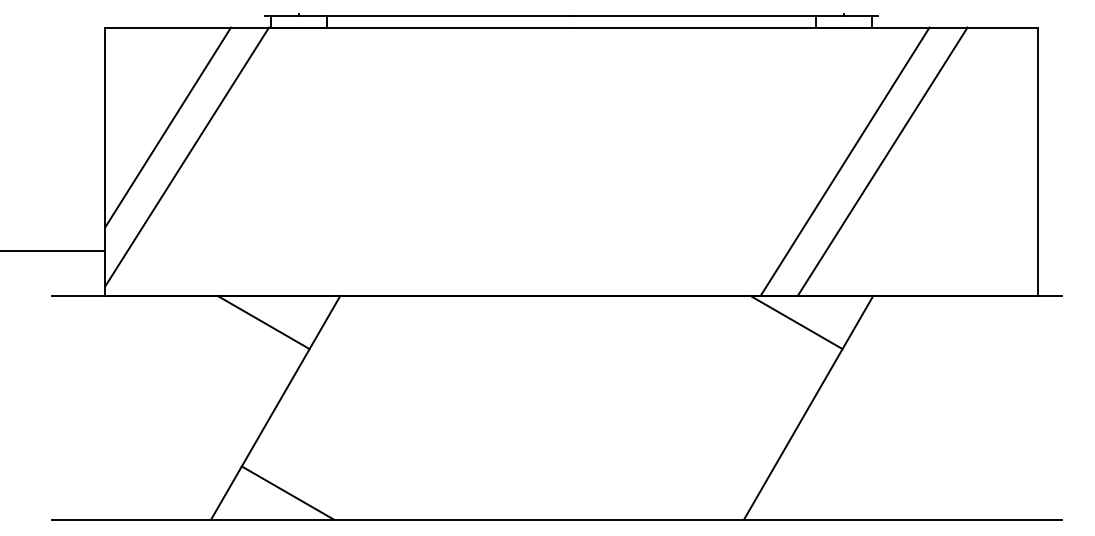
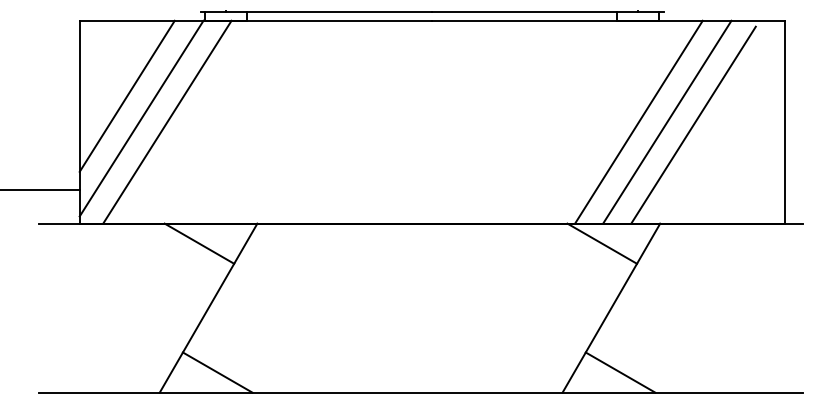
line: (221, 160) -> (167, 121), added
line: (917, 164) -> (693, 124), added
line: (820, 492) -> (620, 372), added

